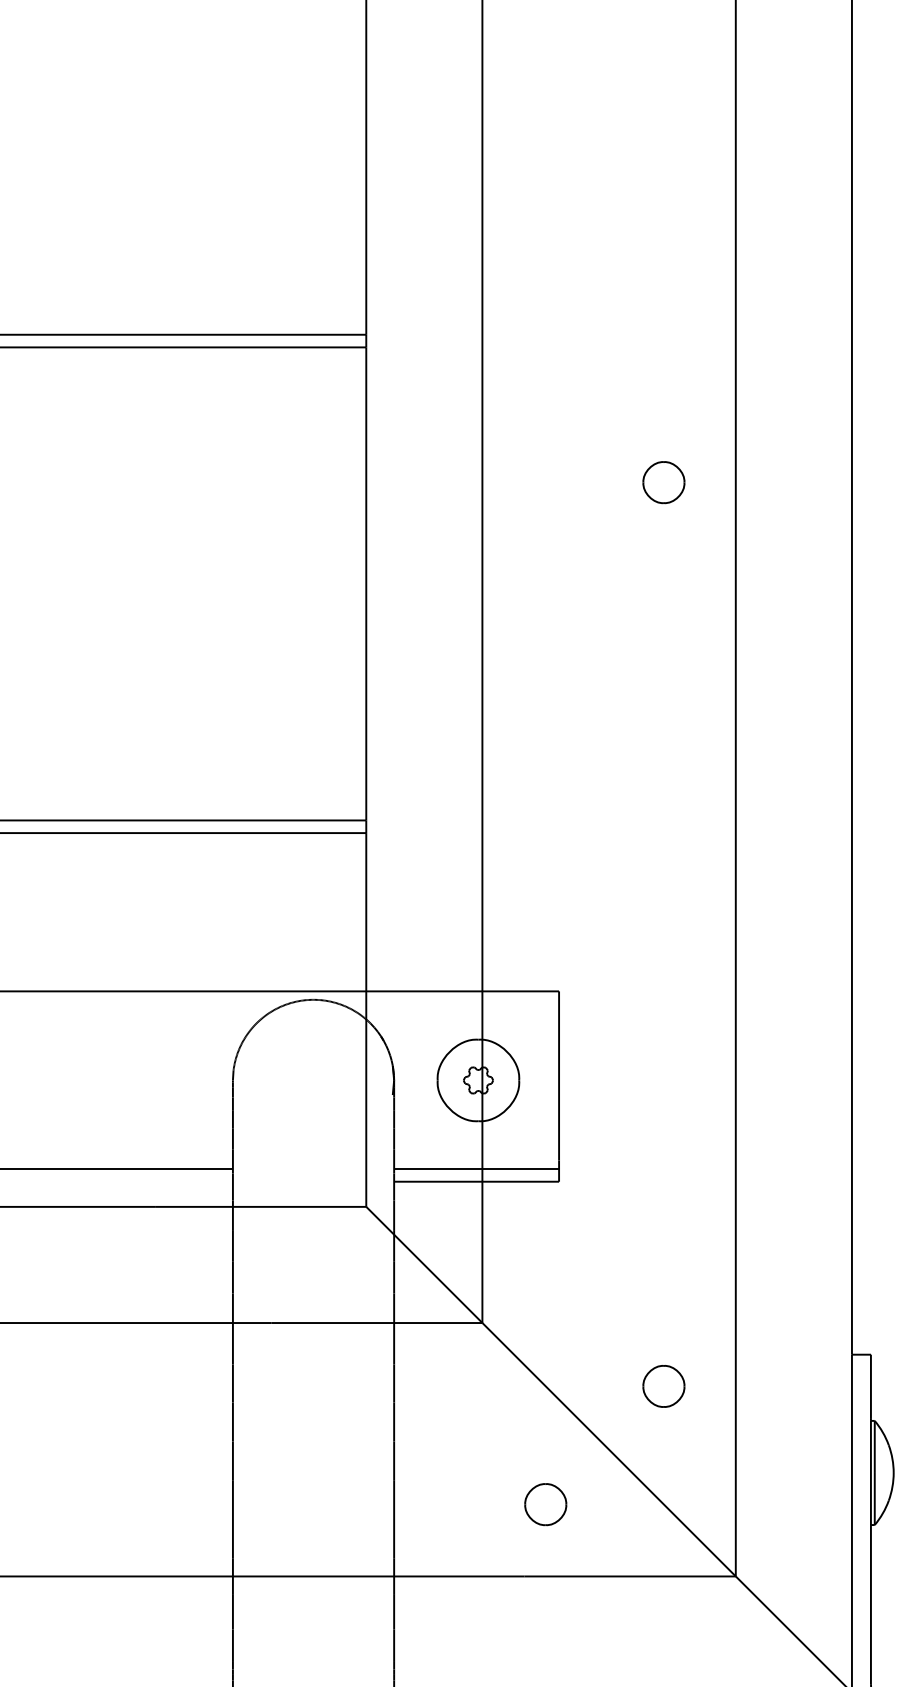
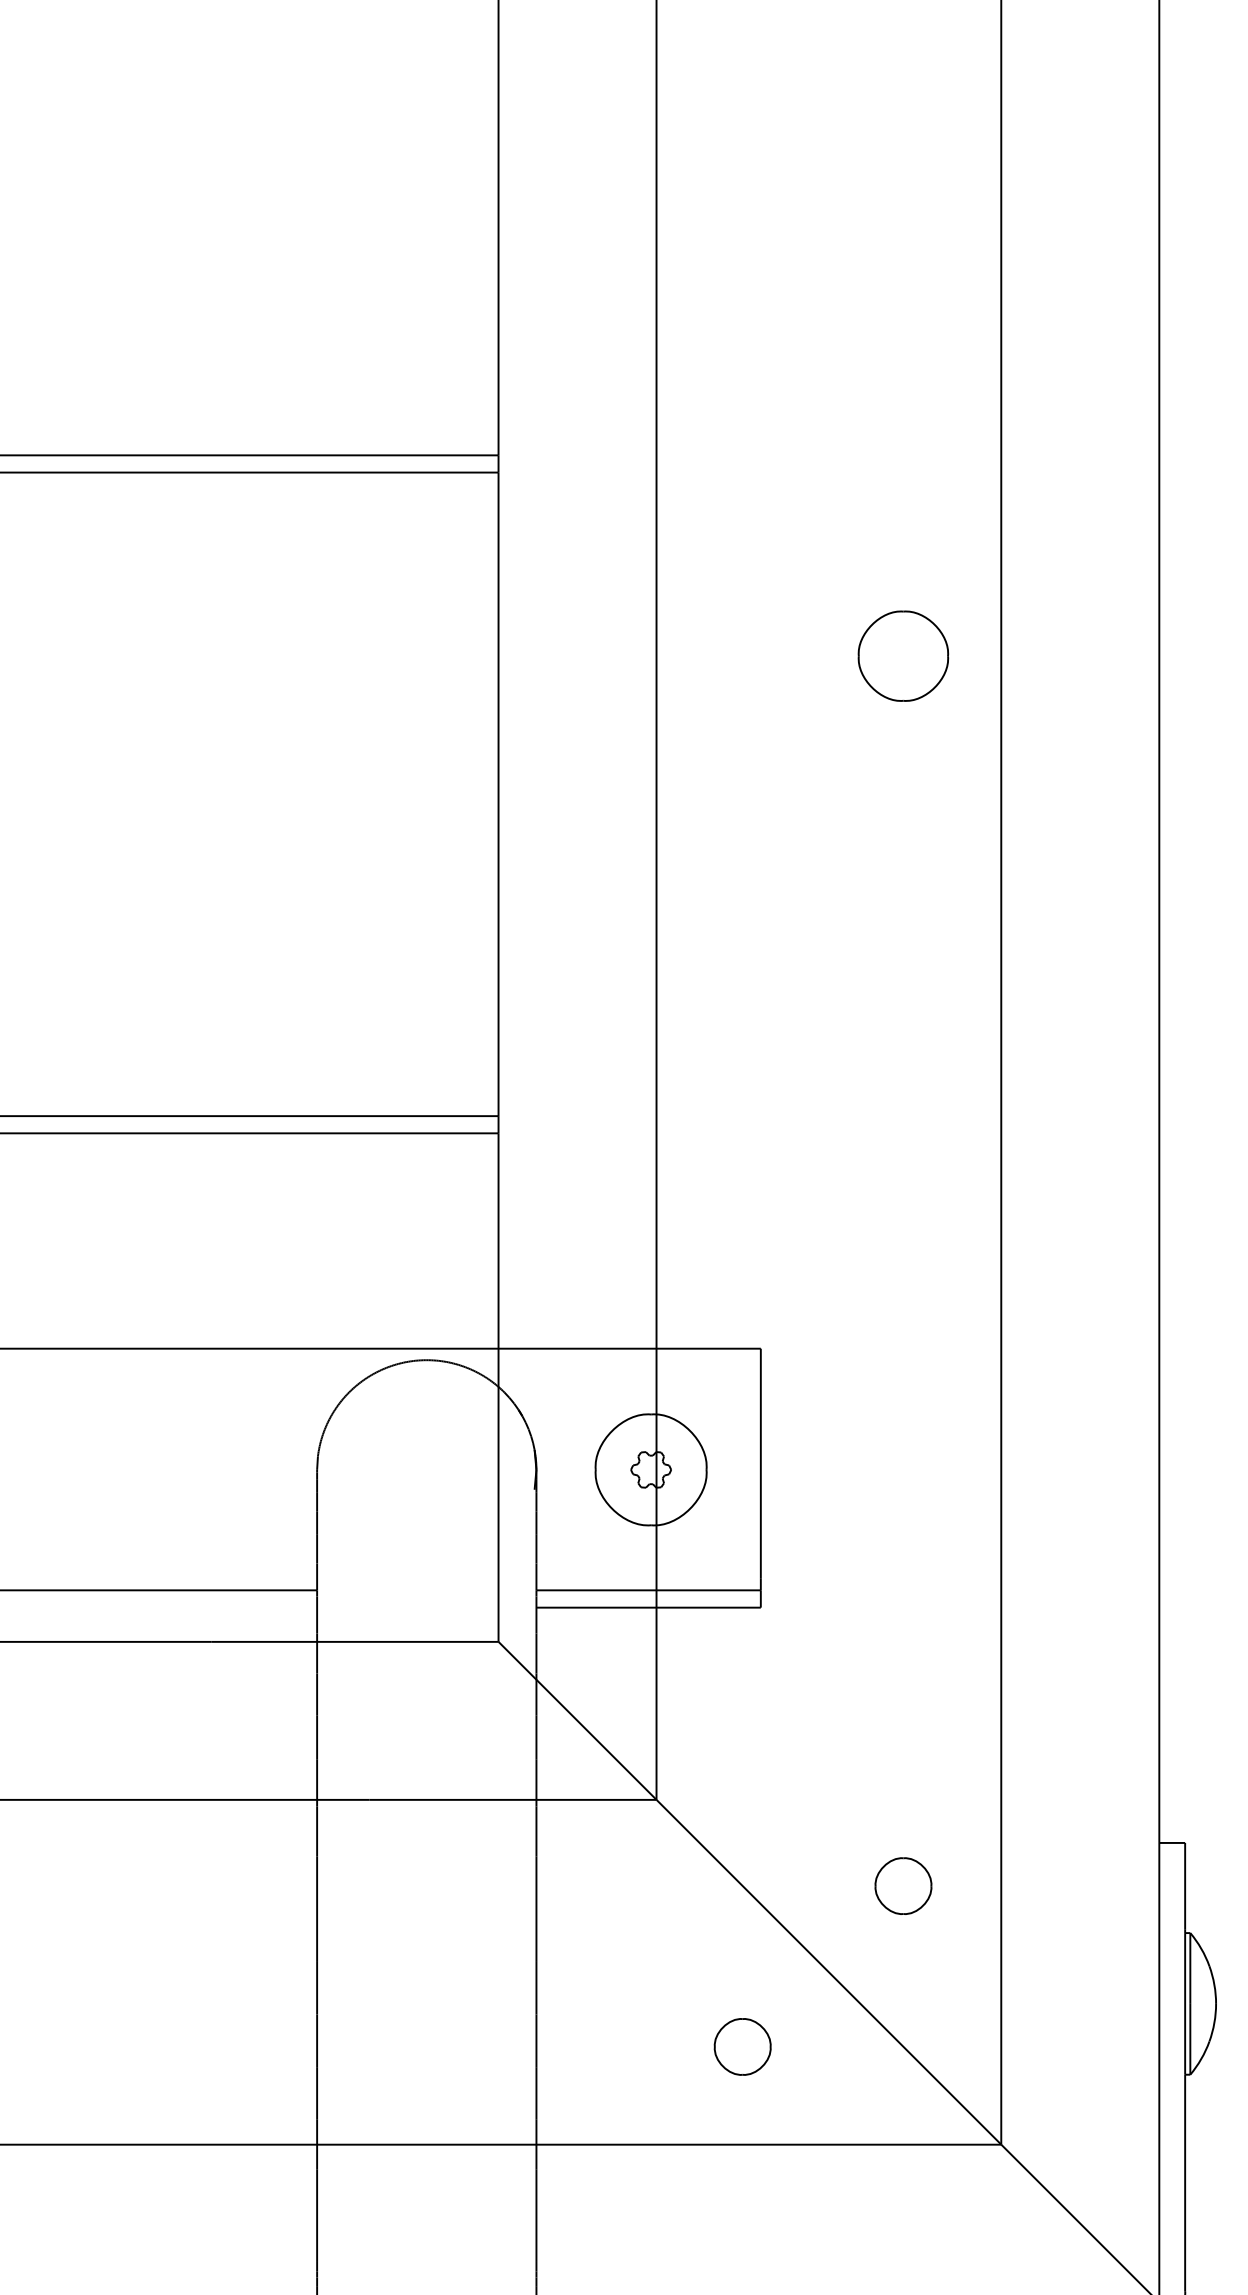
part: (663, 482) -> (902, 656), size x1.6

